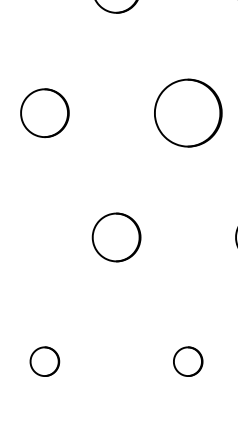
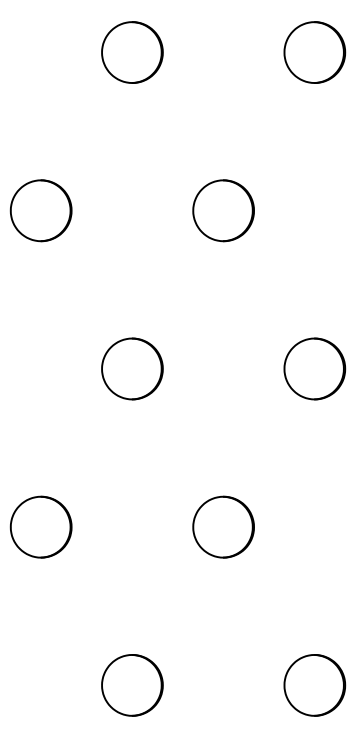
part: (188, 112) -> (223, 210), size x0.71
part: (44, 361) -> (40, 526), size x1.67
part: (188, 361) -> (223, 526), size x1.67

